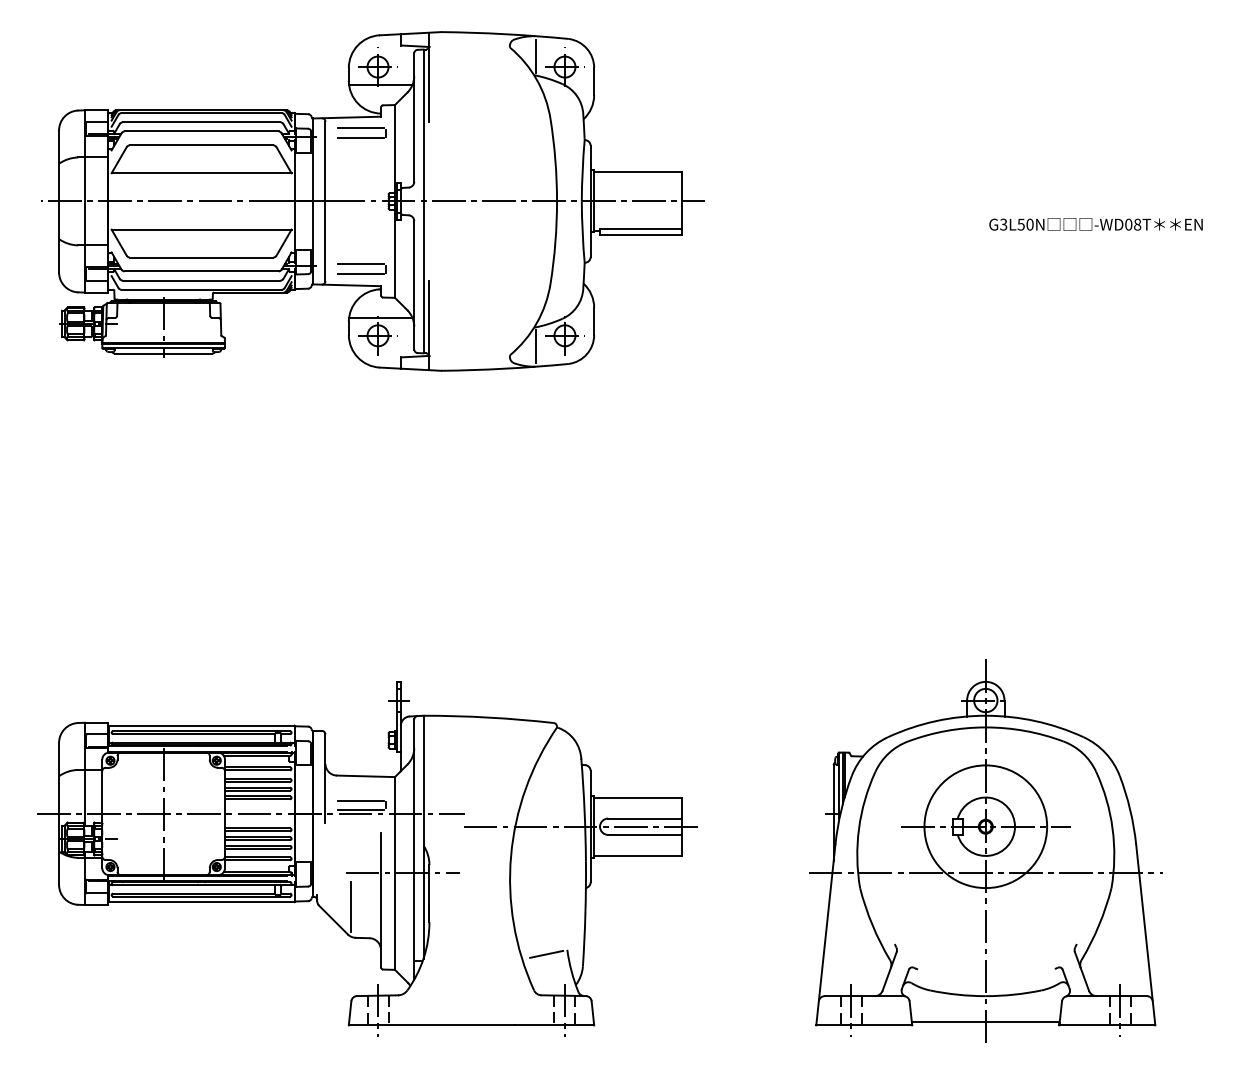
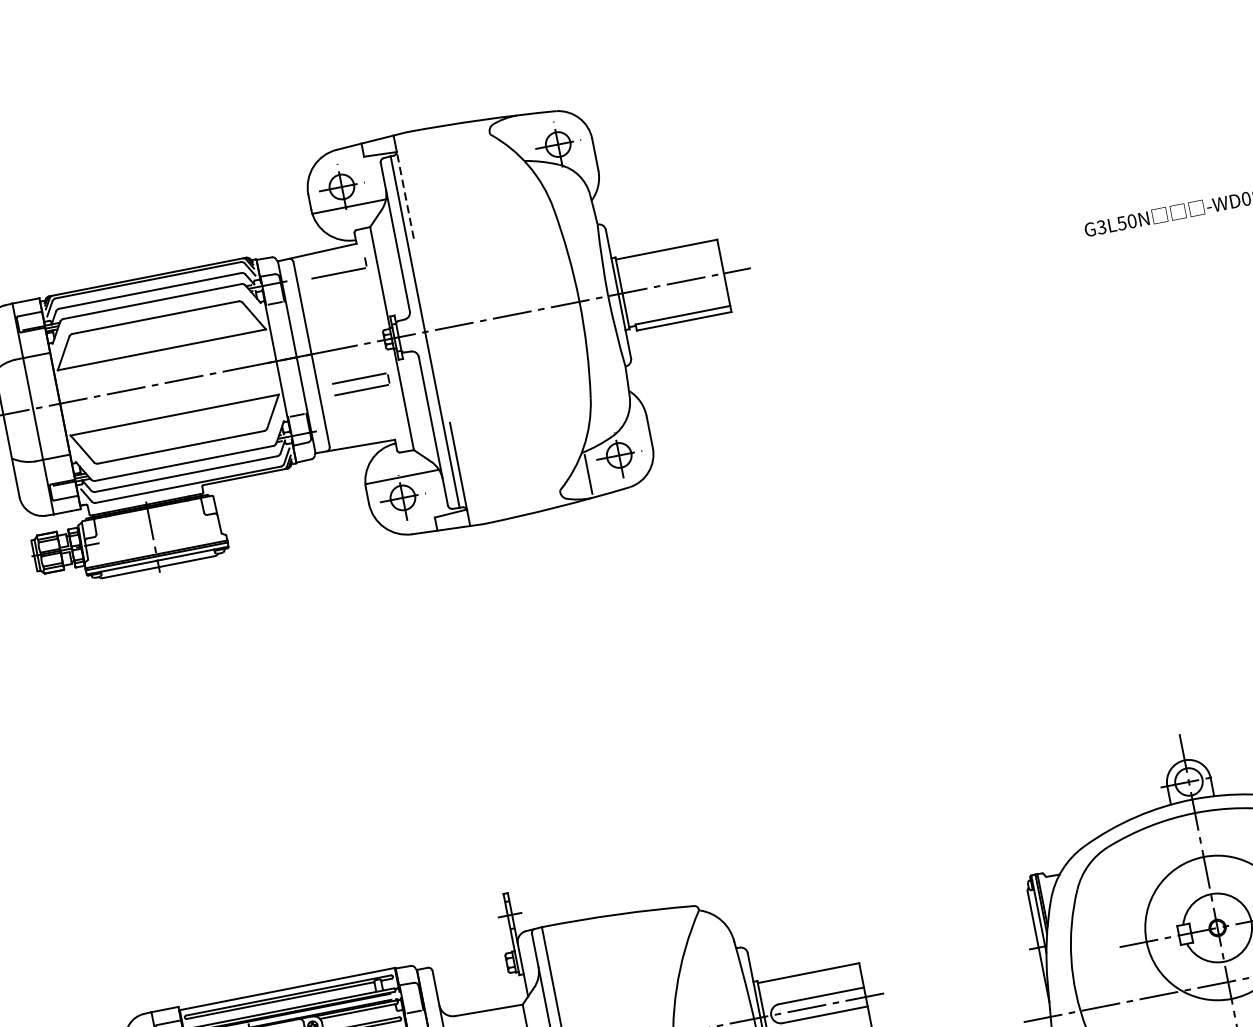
line: (536, 56) -> (522, 138), removed
line: (429, 83) -> (405, 194), solid -> dashed
line: (360, 128) -> (335, 262), removed
part: (361, 268) -> (360, 383), moved

